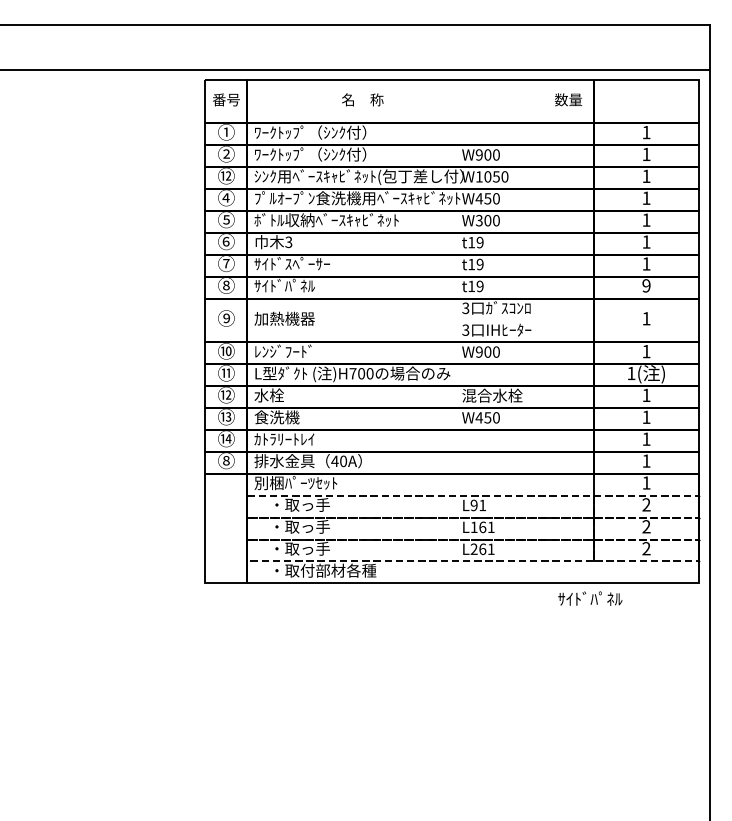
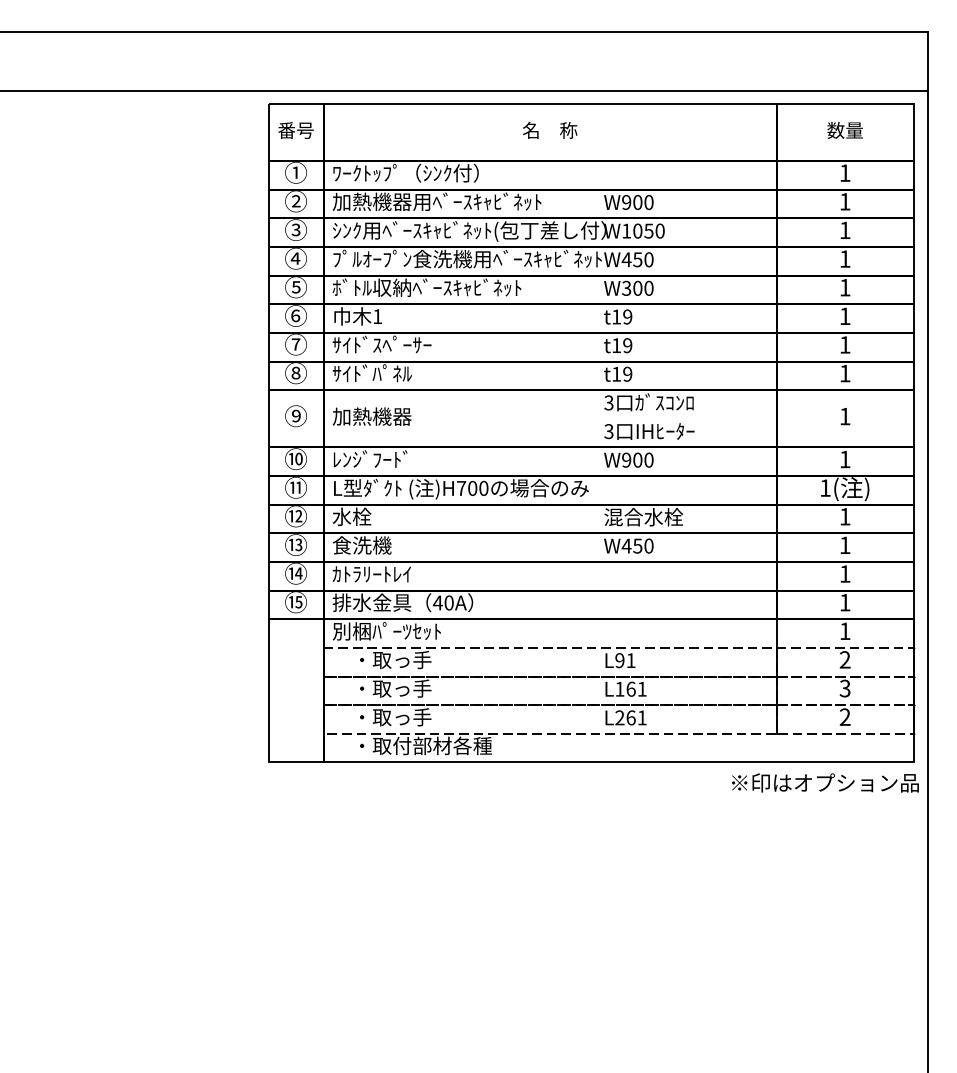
text: (362, 99) -> (549, 129), moved
text: (568, 99) -> (845, 129), moved
text: (334, 154) -> (437, 201), ﾜｰｸﾄｯﾌﾟ（ｼﾝｸ付） -> 加熱機器用ﾍﾞｰｽｷｬﾋﾞﾈｯﾄ
text: (226, 175) -> (296, 229), ⑫ -> ③
text: (288, 242) -> (377, 316), 3 -> 1
text: (646, 285) -> (845, 373), 9 -> 1
text: (226, 460) -> (296, 601), ⑧ -> ⑮
text: (646, 526) -> (845, 688), 2 -> 3
text: (630, 598) -> (824, 782), ｻｲﾄﾞﾊﾟﾈﾙ -> ※印はオプション品

